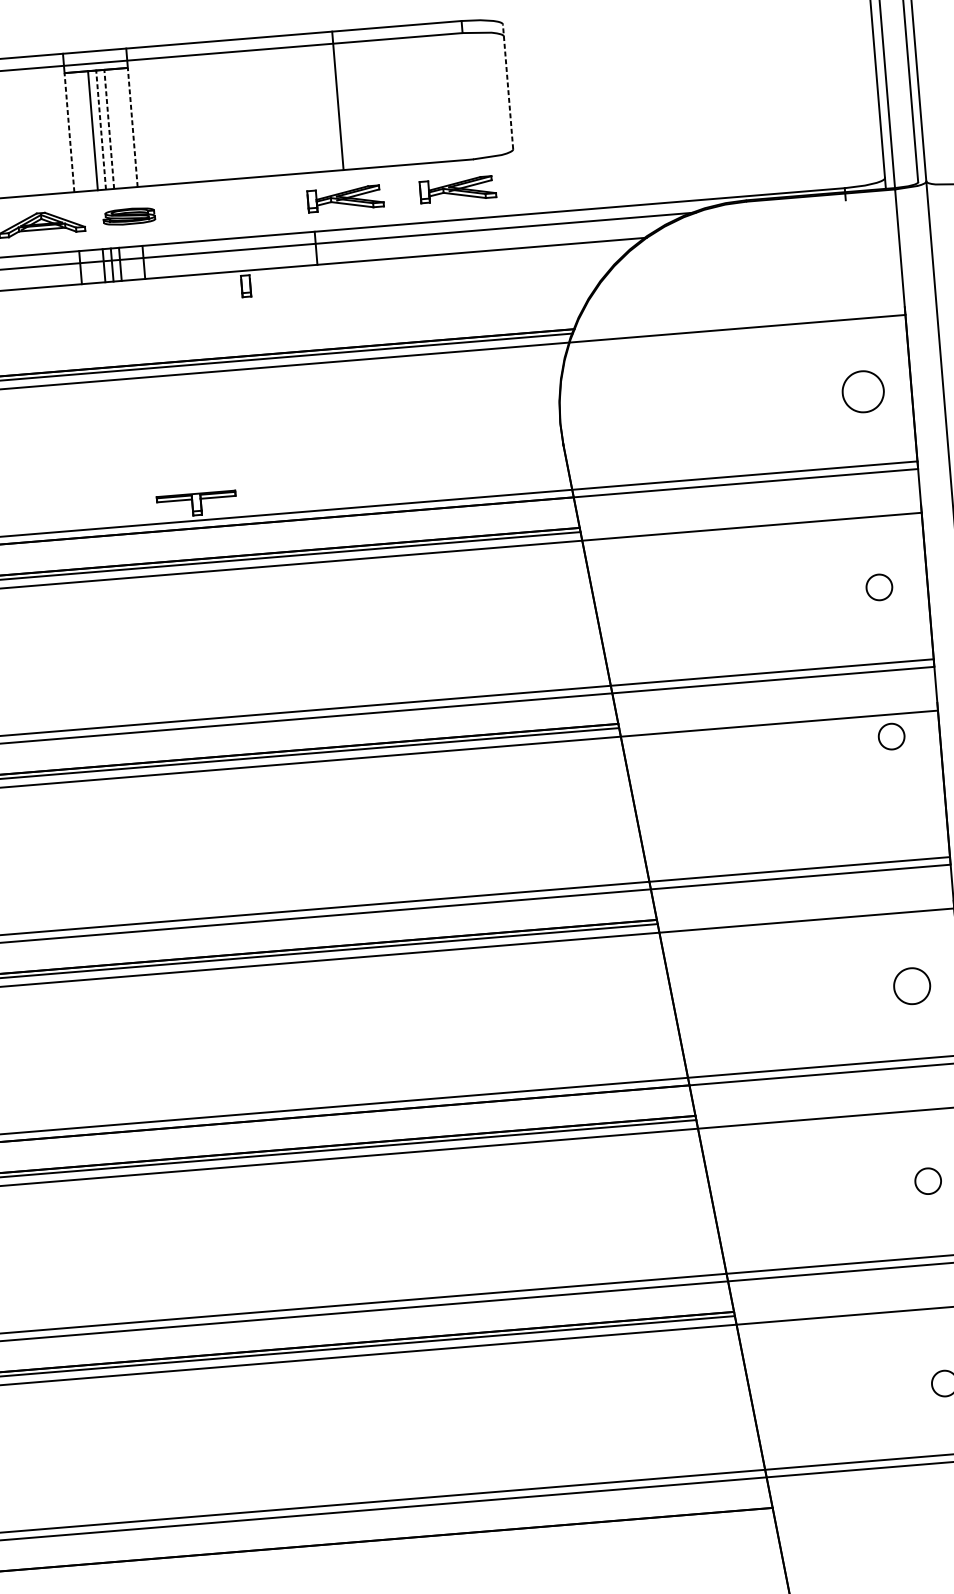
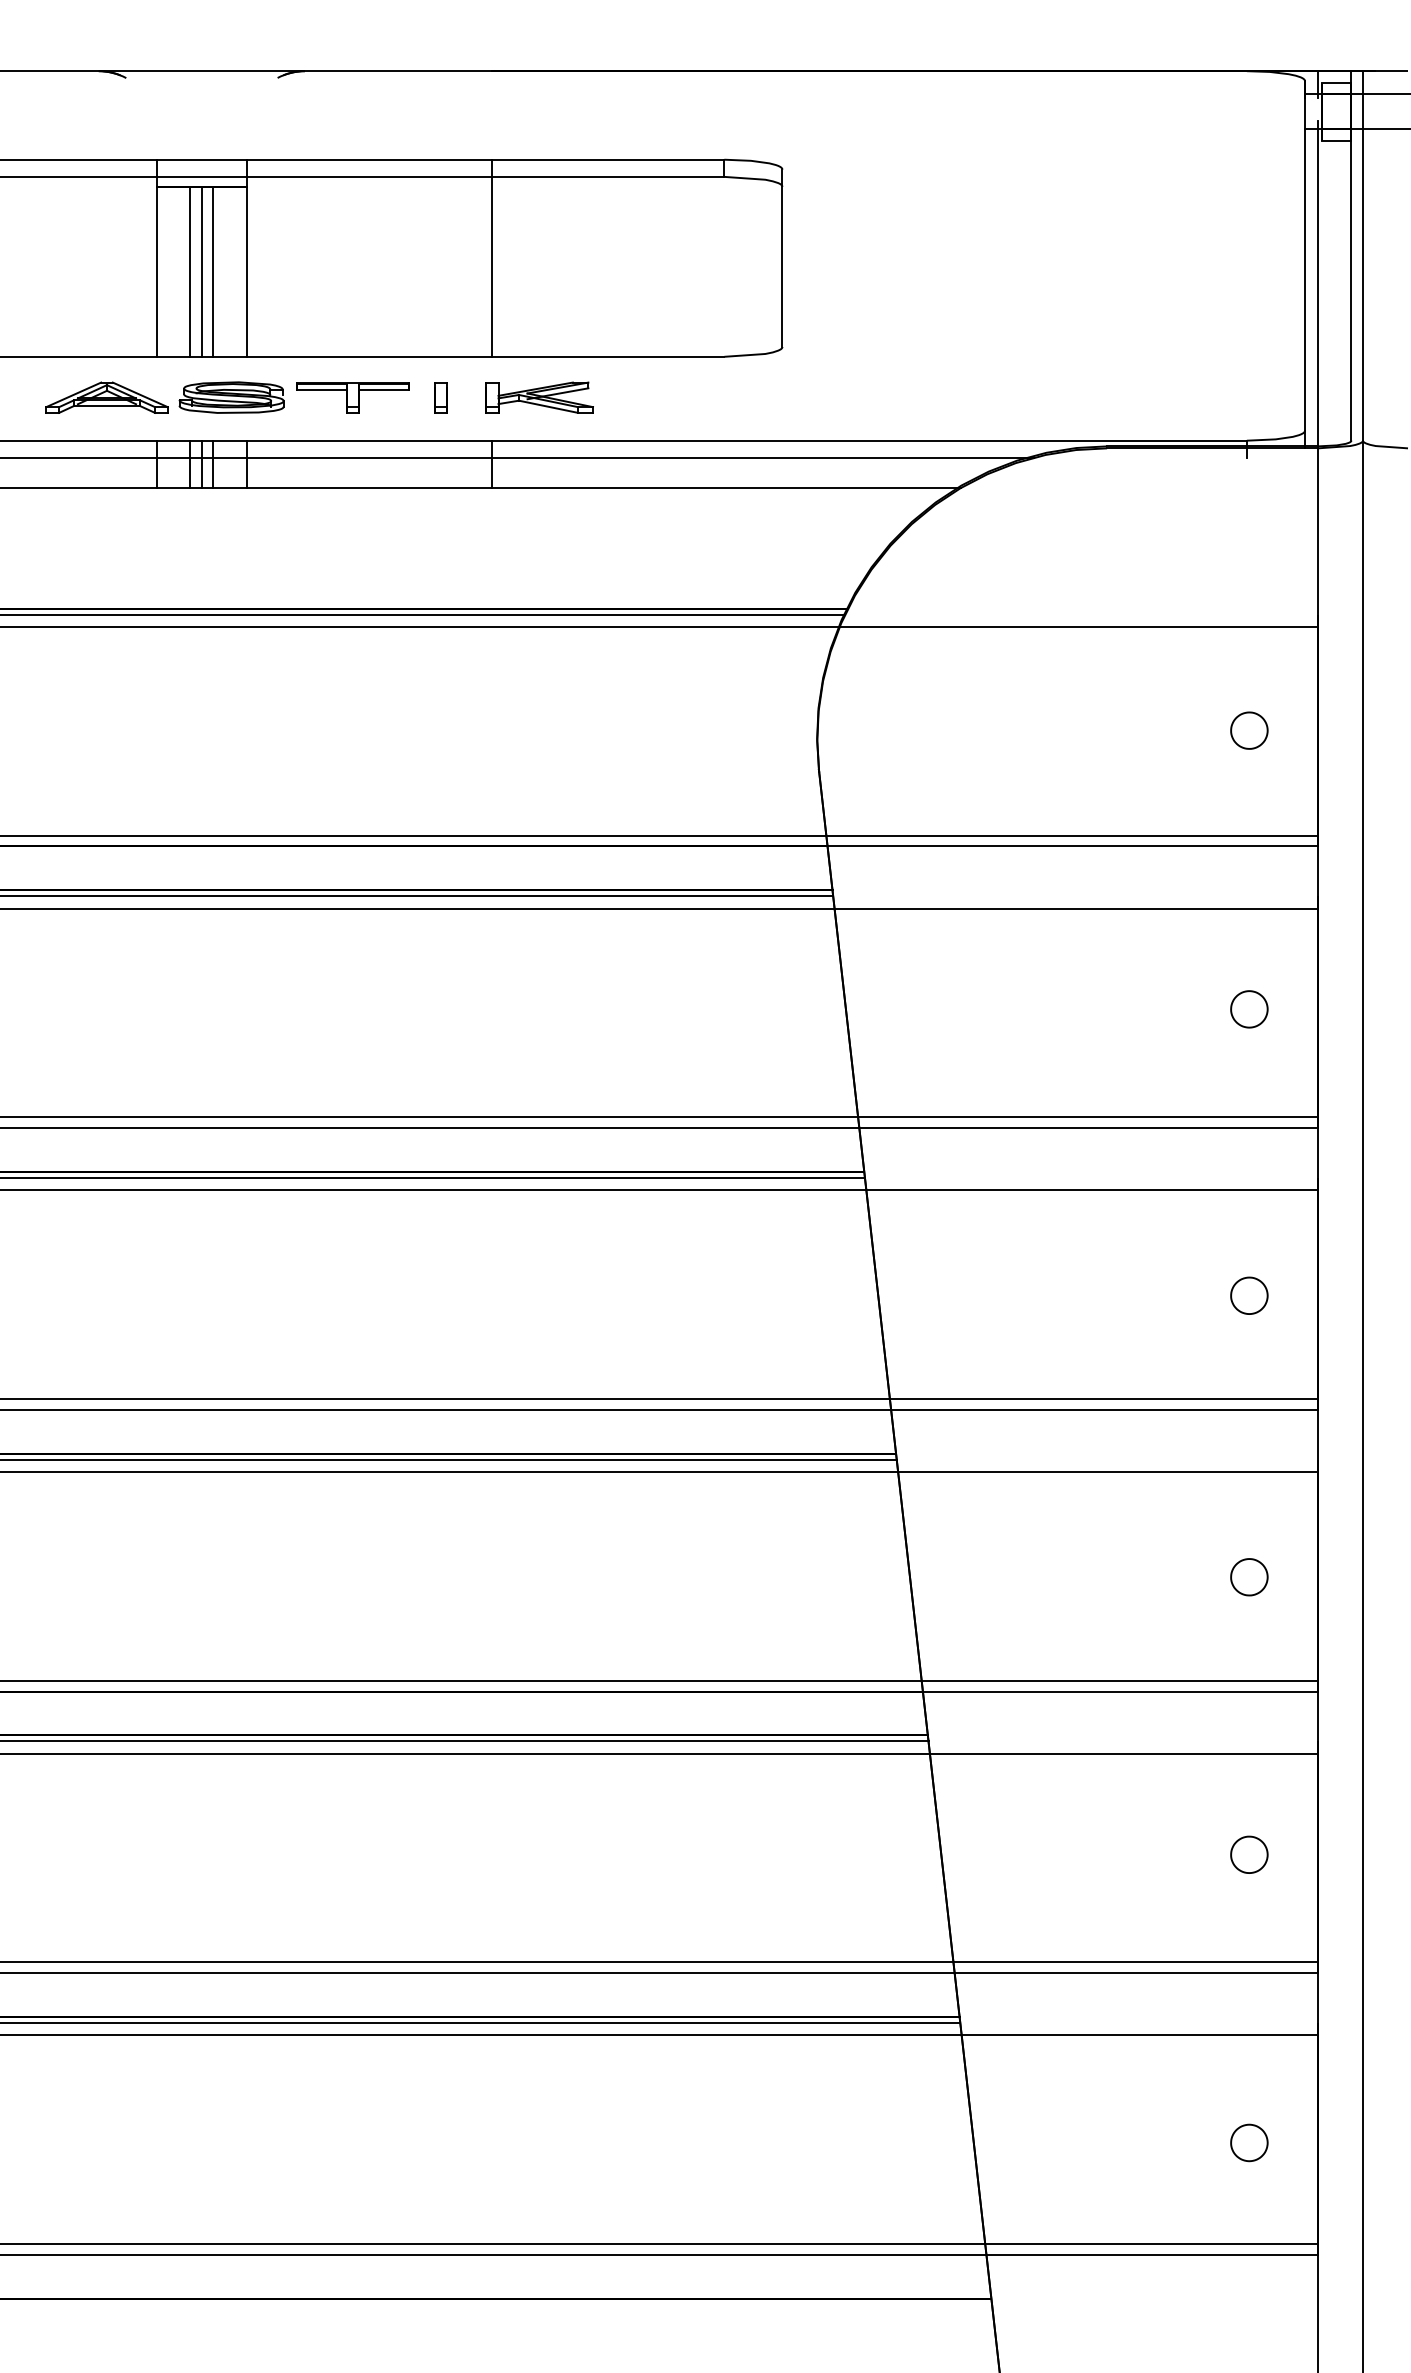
line: (508, 87) -> (782, 258), dashed -> solid
line: (338, 100) -> (492, 257), moved
line: (132, 127) -> (246, 272), dashed -> solid
line: (109, 129) -> (213, 272), dashed -> solid
line: (100, 130) -> (201, 272), dashed -> solid
line: (69, 133) -> (156, 272), dashed -> solid
part: (457, 189) -> (699, 397), removed
part: (129, 216) -> (231, 397), size x1.43
part: (245, 286) -> (440, 397), moved
part: (863, 391) -> (1249, 730), size x0.62
part: (196, 504) -> (352, 397), moved
part: (891, 736) -> (1249, 1295), moved
part: (912, 986) -> (1249, 1577), size x0.71

